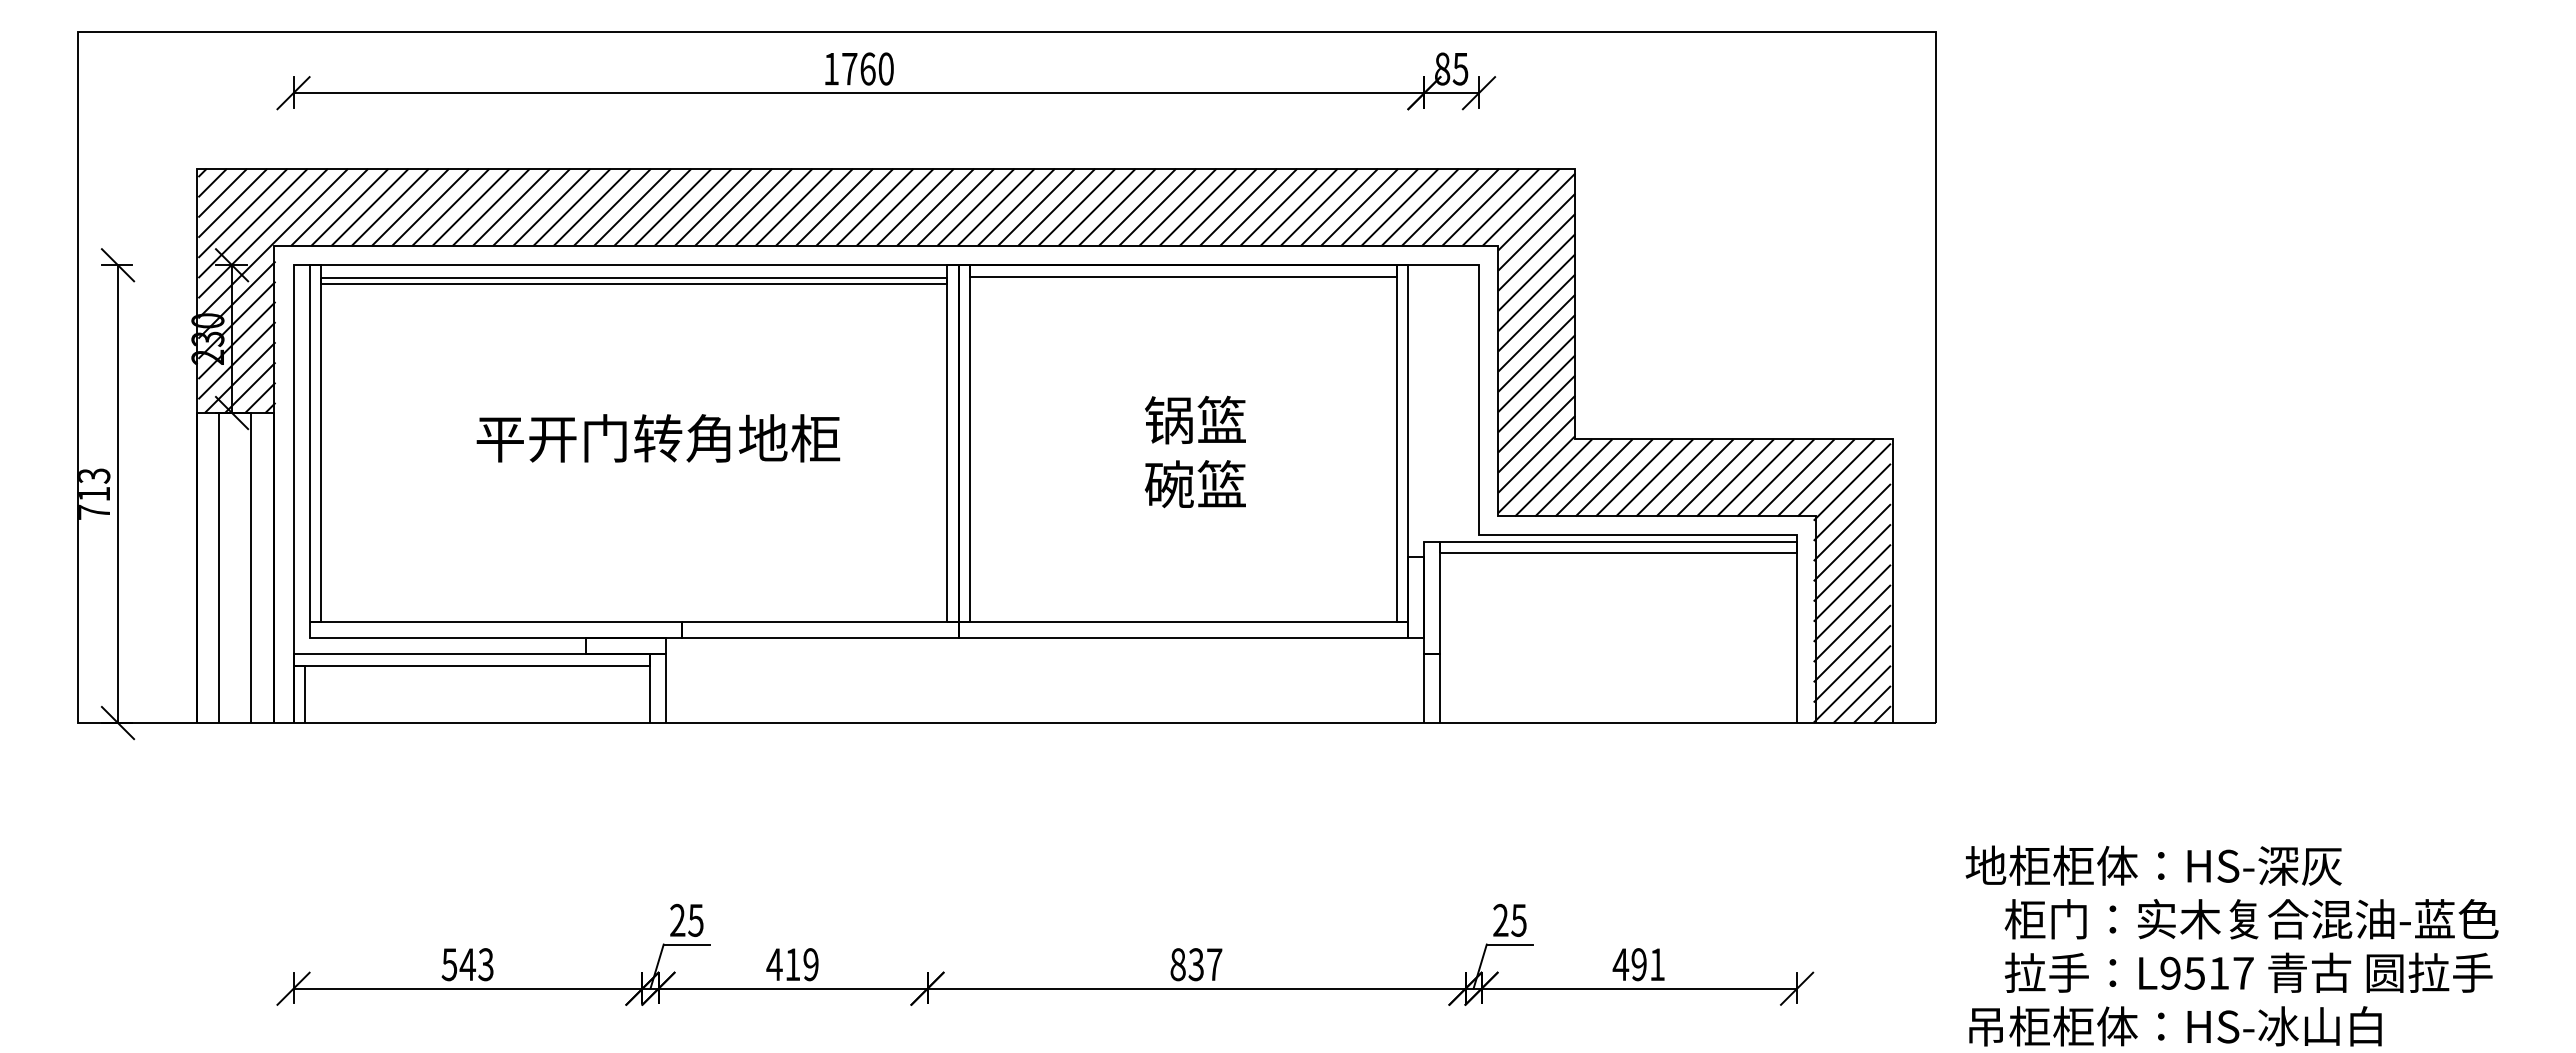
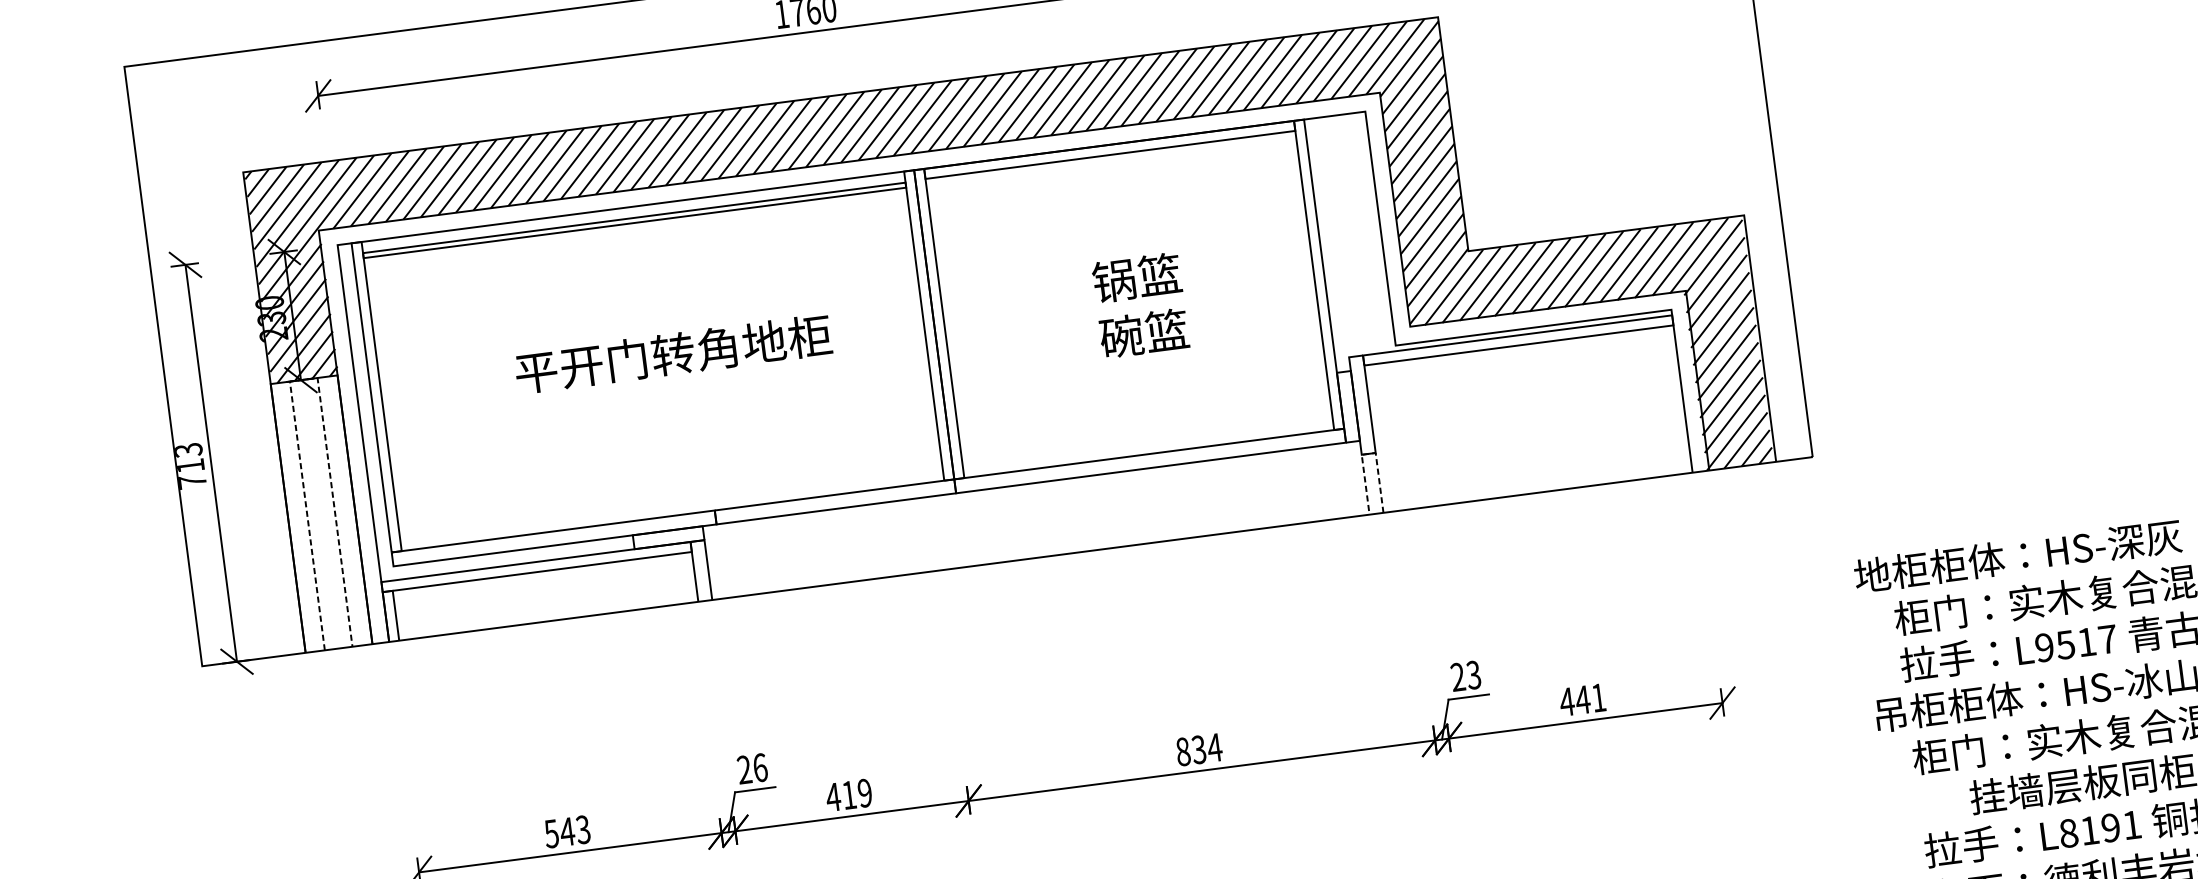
line: (235, 413) -> (304, 380), solid -> dashed
line: (1431, 653) -> (1367, 453), solid -> dashed
text: (1518, 919) -> (1473, 674), 25 -> 23
text: (695, 920) -> (759, 767), 25 -> 26
text: (1214, 964) -> (1214, 747), 837 -> 834
text: (1638, 964) -> (1582, 699), 491 -> 441

